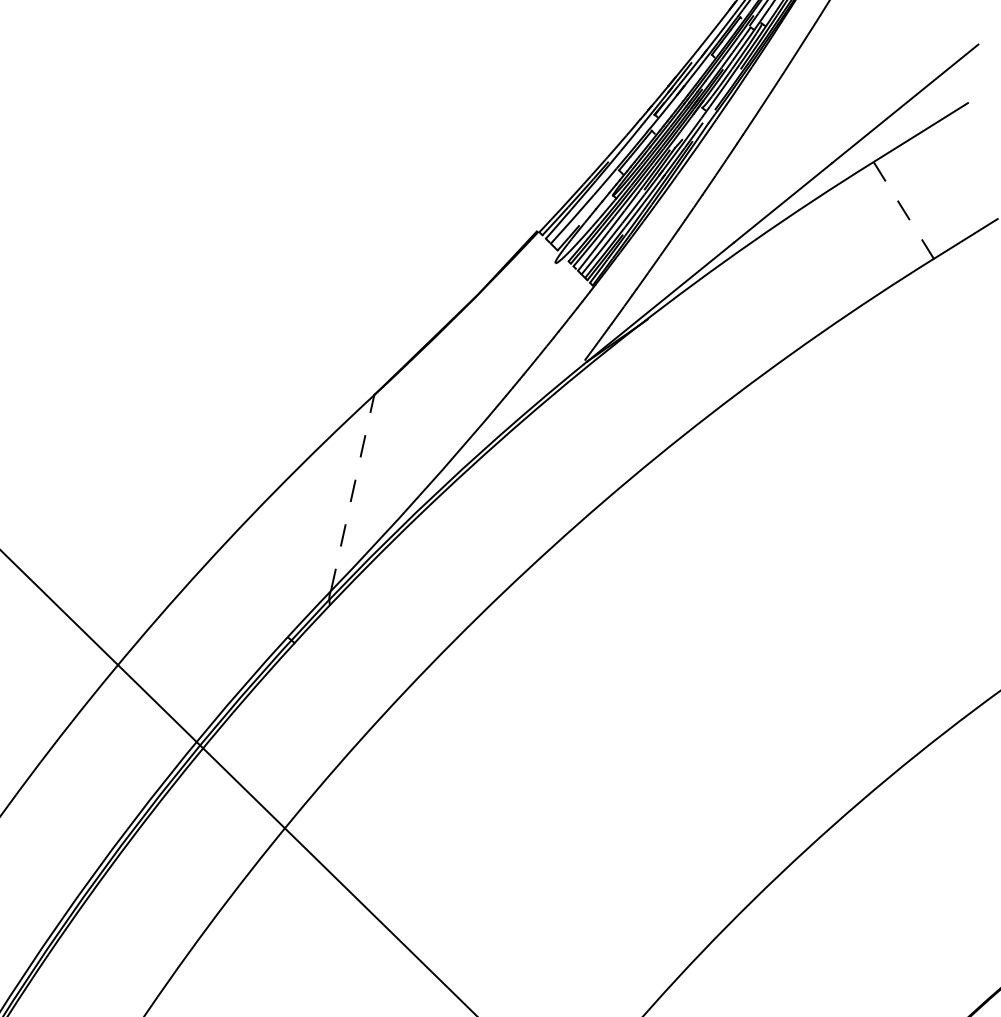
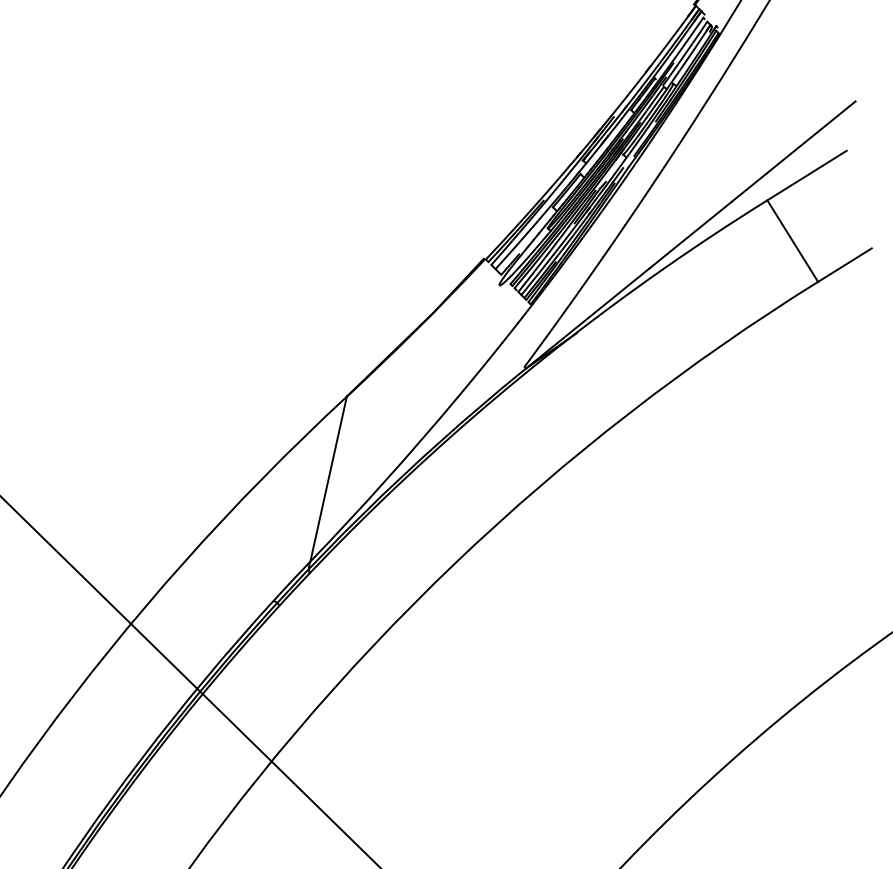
line: (903, 209) -> (792, 240), dashed -> solid
line: (352, 493) -> (328, 479), dashed -> solid

